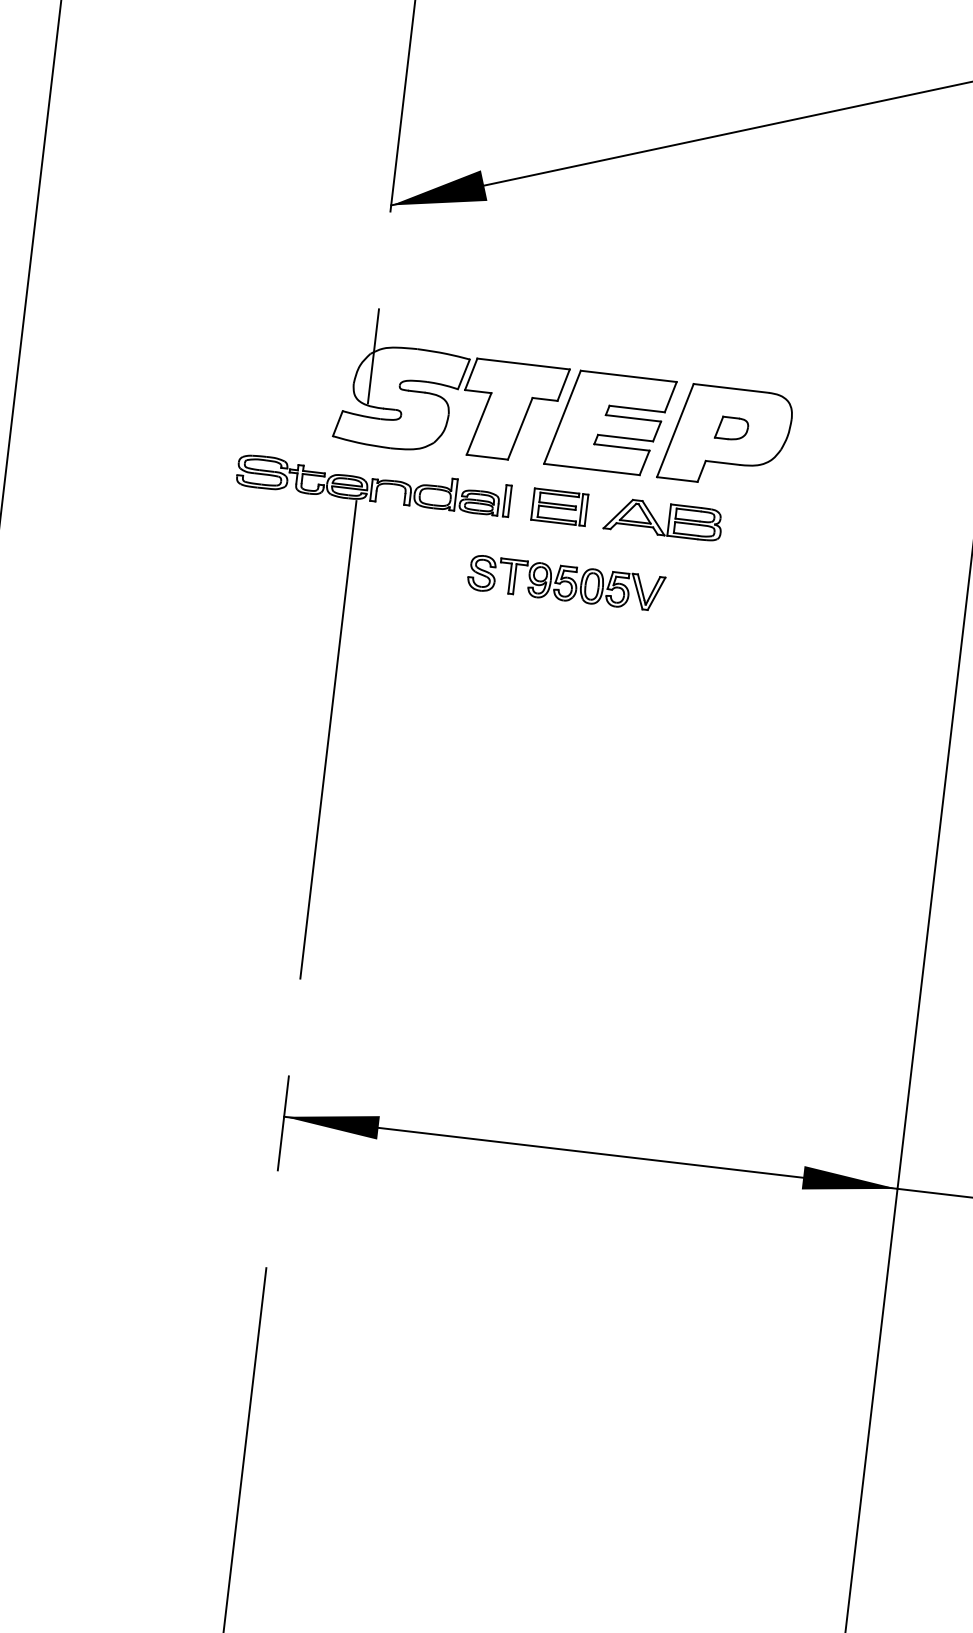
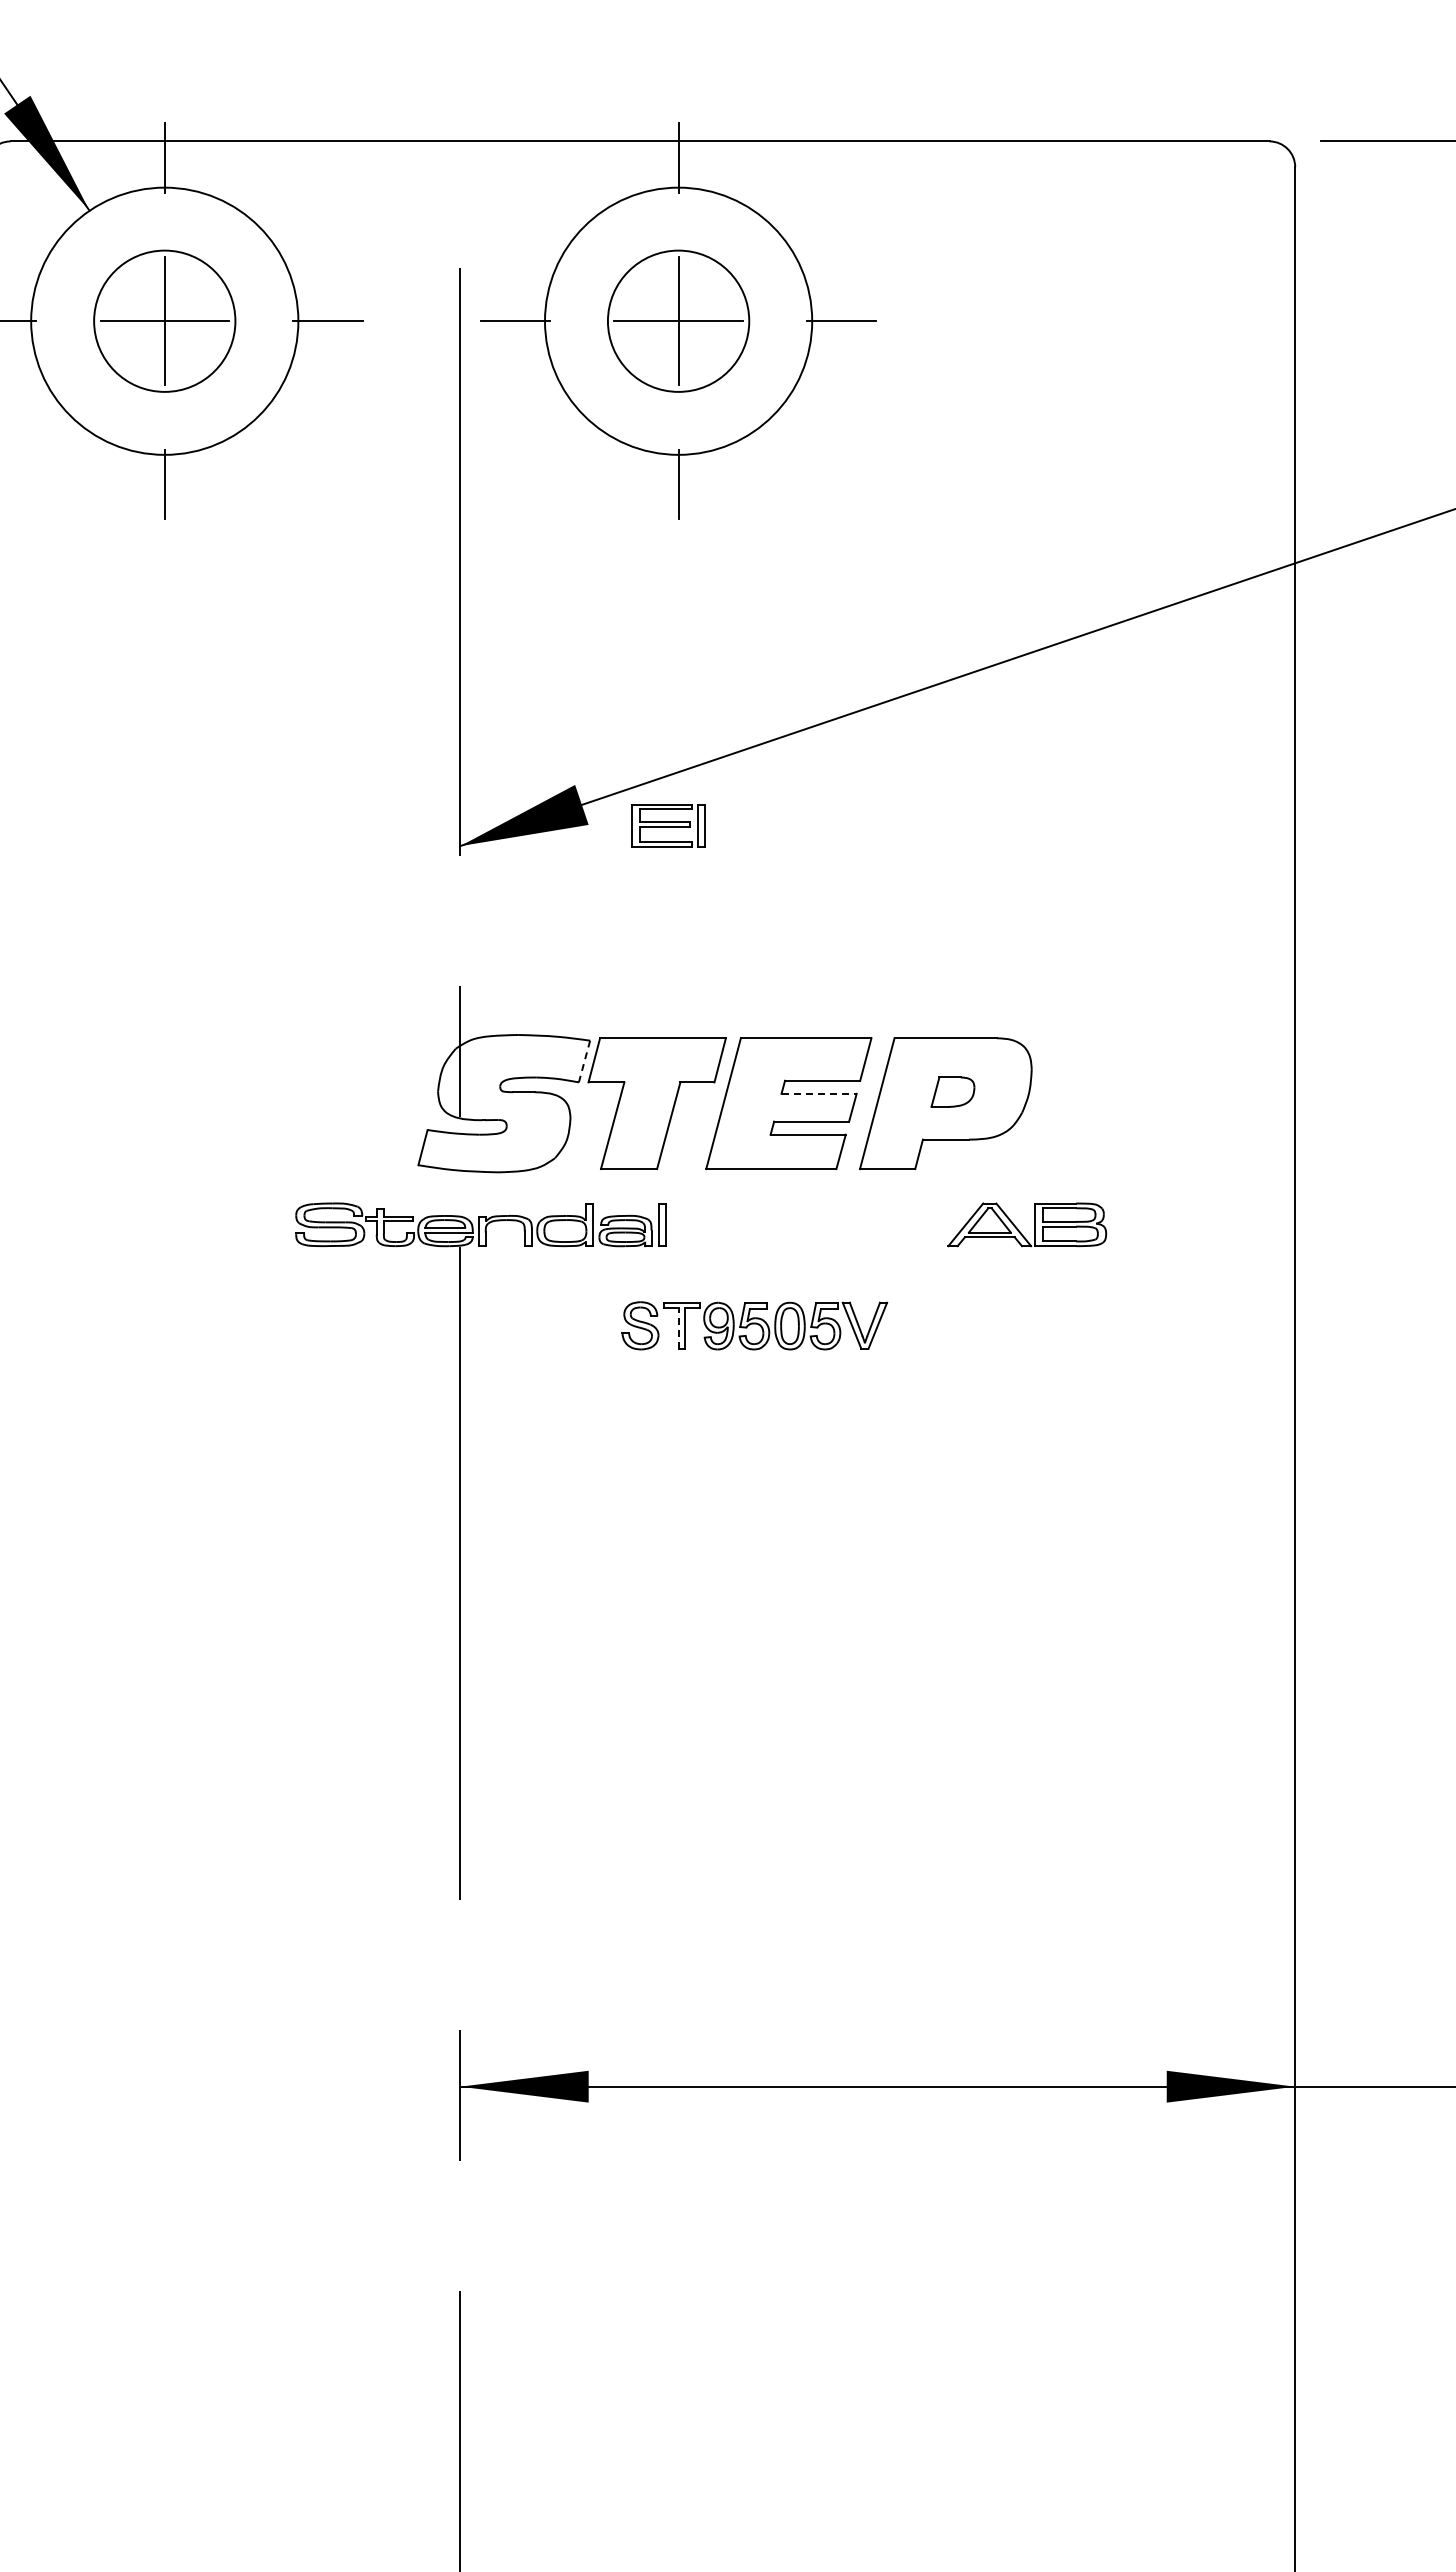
line: (463, 374) -> (584, 1061), solid -> dashed
line: (633, 418) -> (819, 1093), solid -> dashed
part: (560, 507) -> (668, 825), moved
part: (668, 519) -> (1034, 1224), moved
line: (509, 578) -> (678, 1328), solid -> dashed

